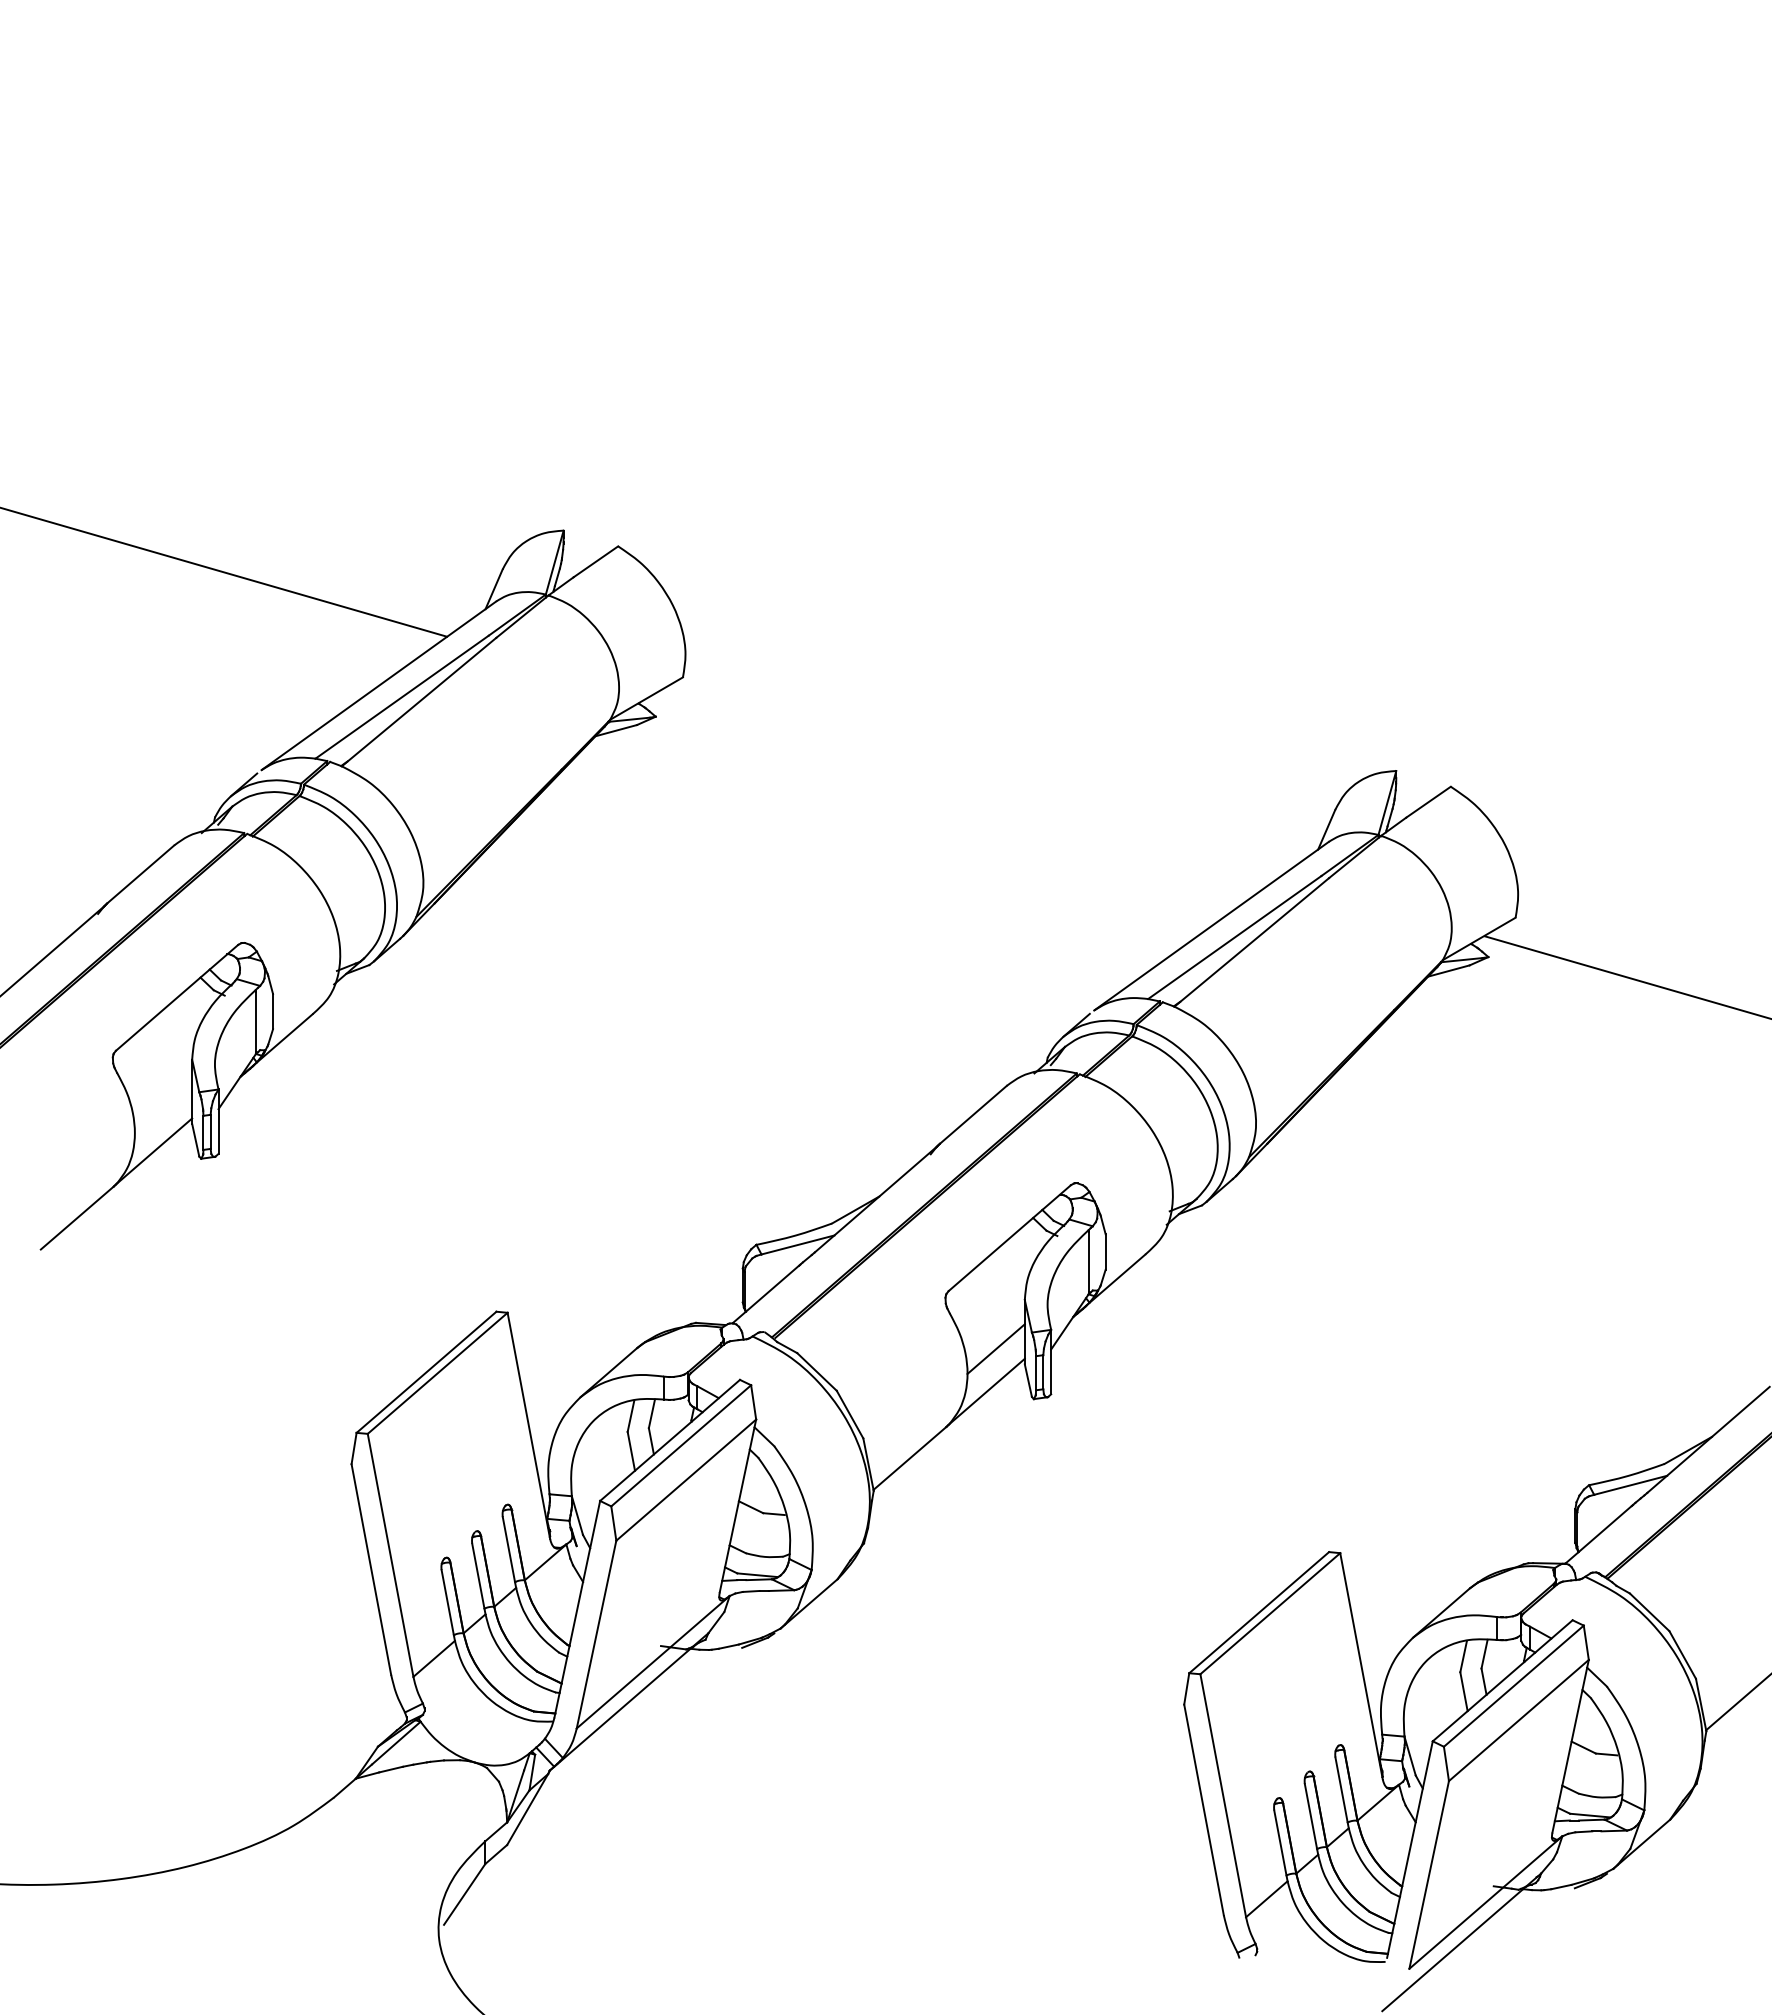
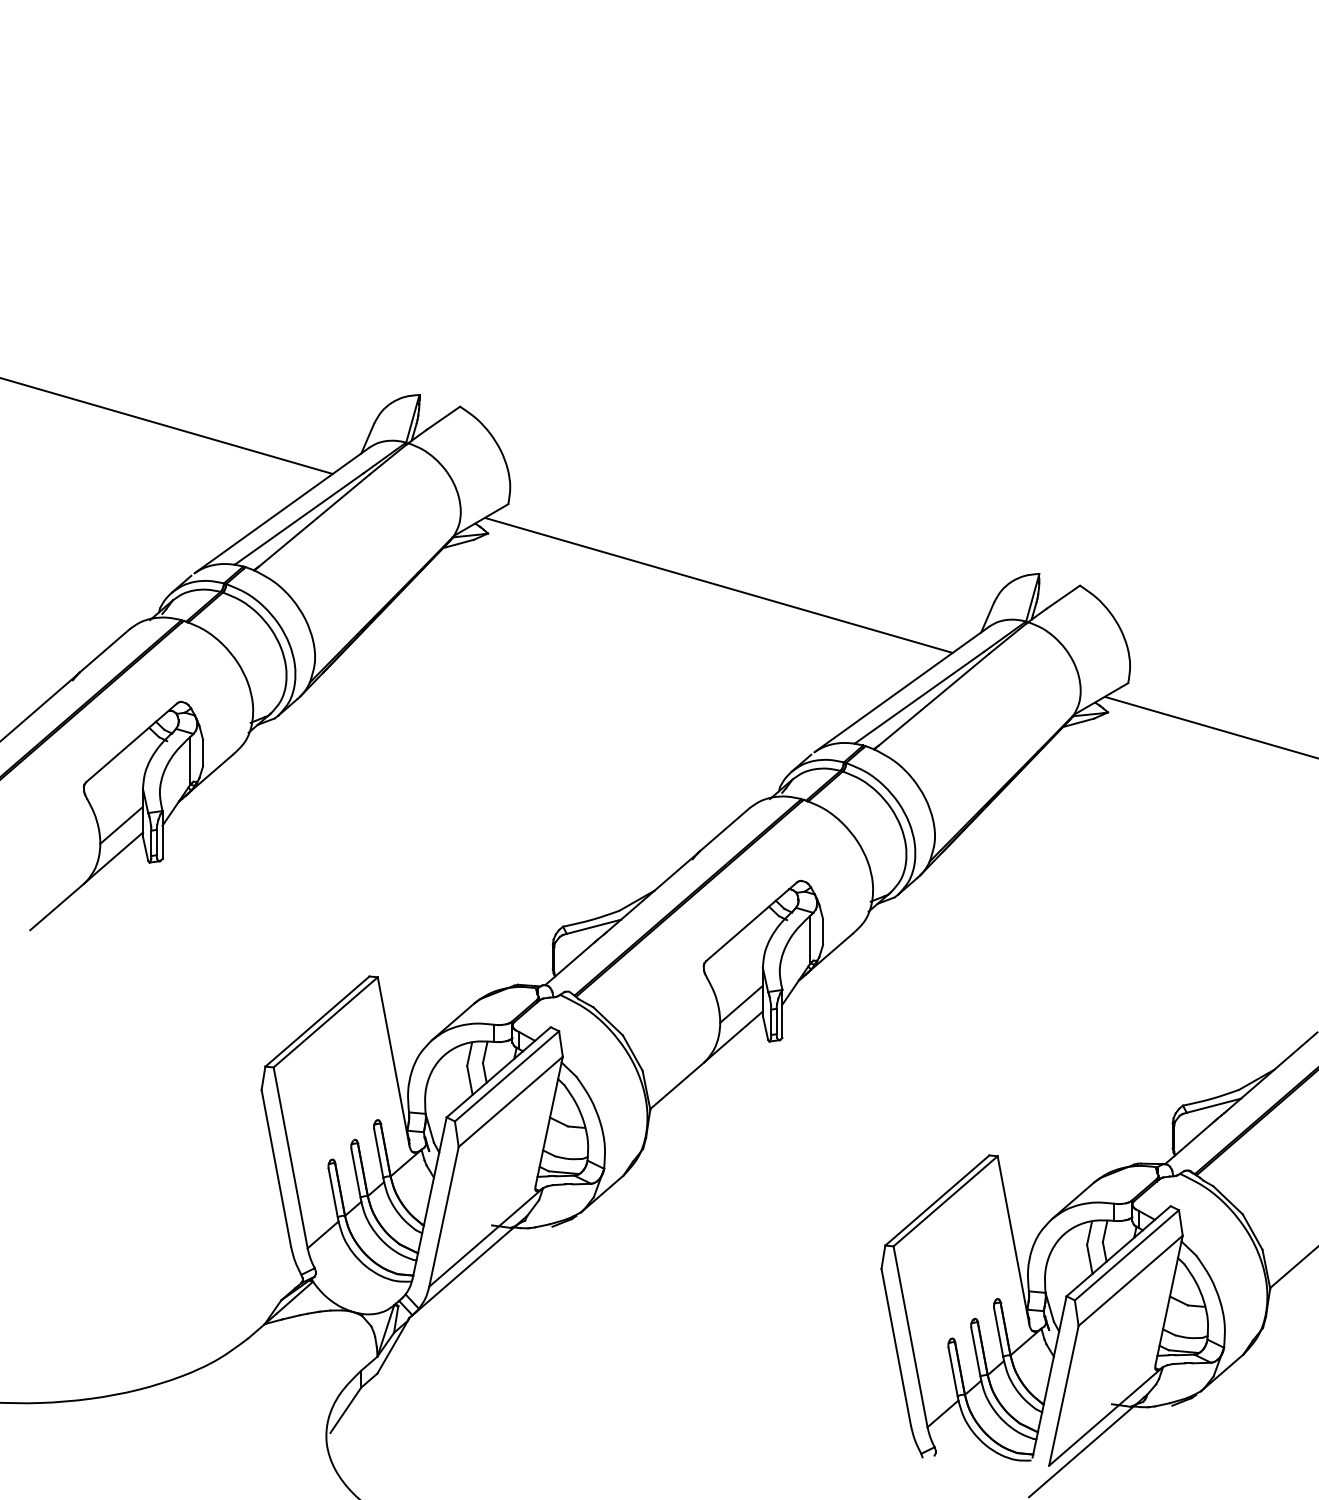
line: (965, 786) -> (718, 585), added
line: (163, 1108) -> (121, 825), added

